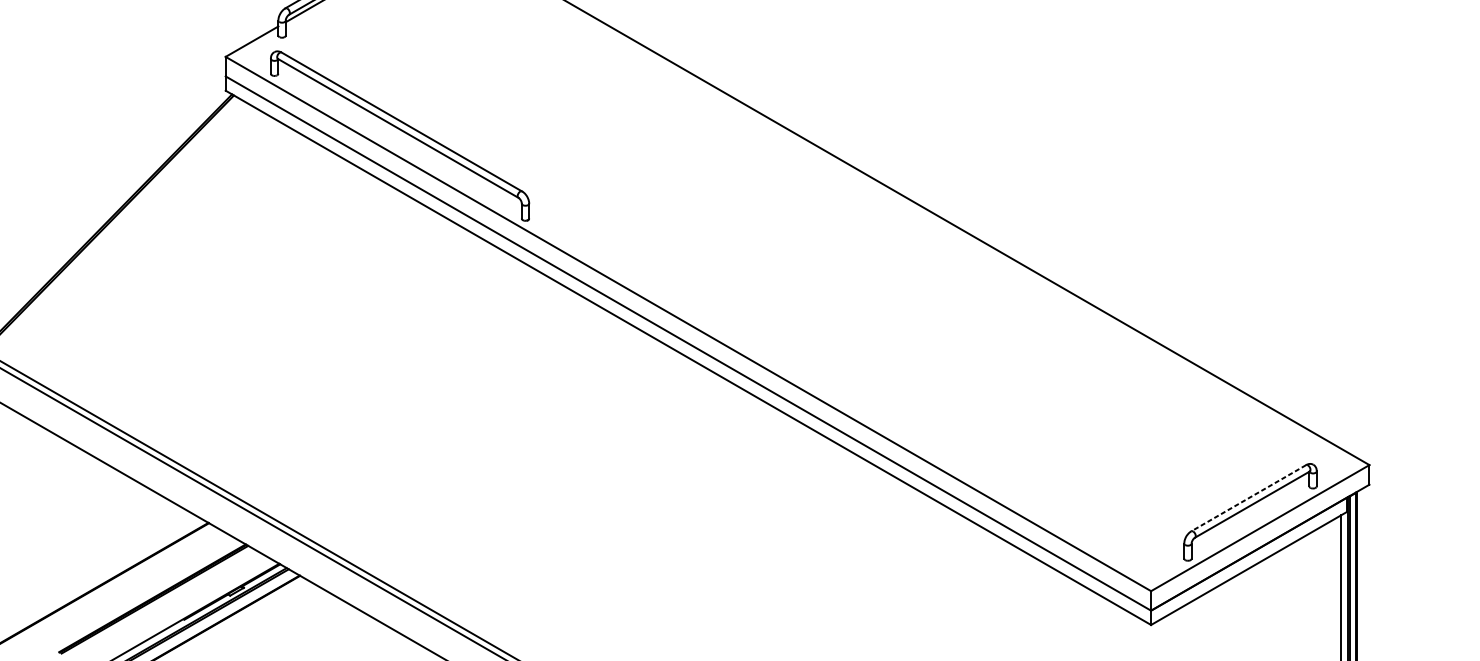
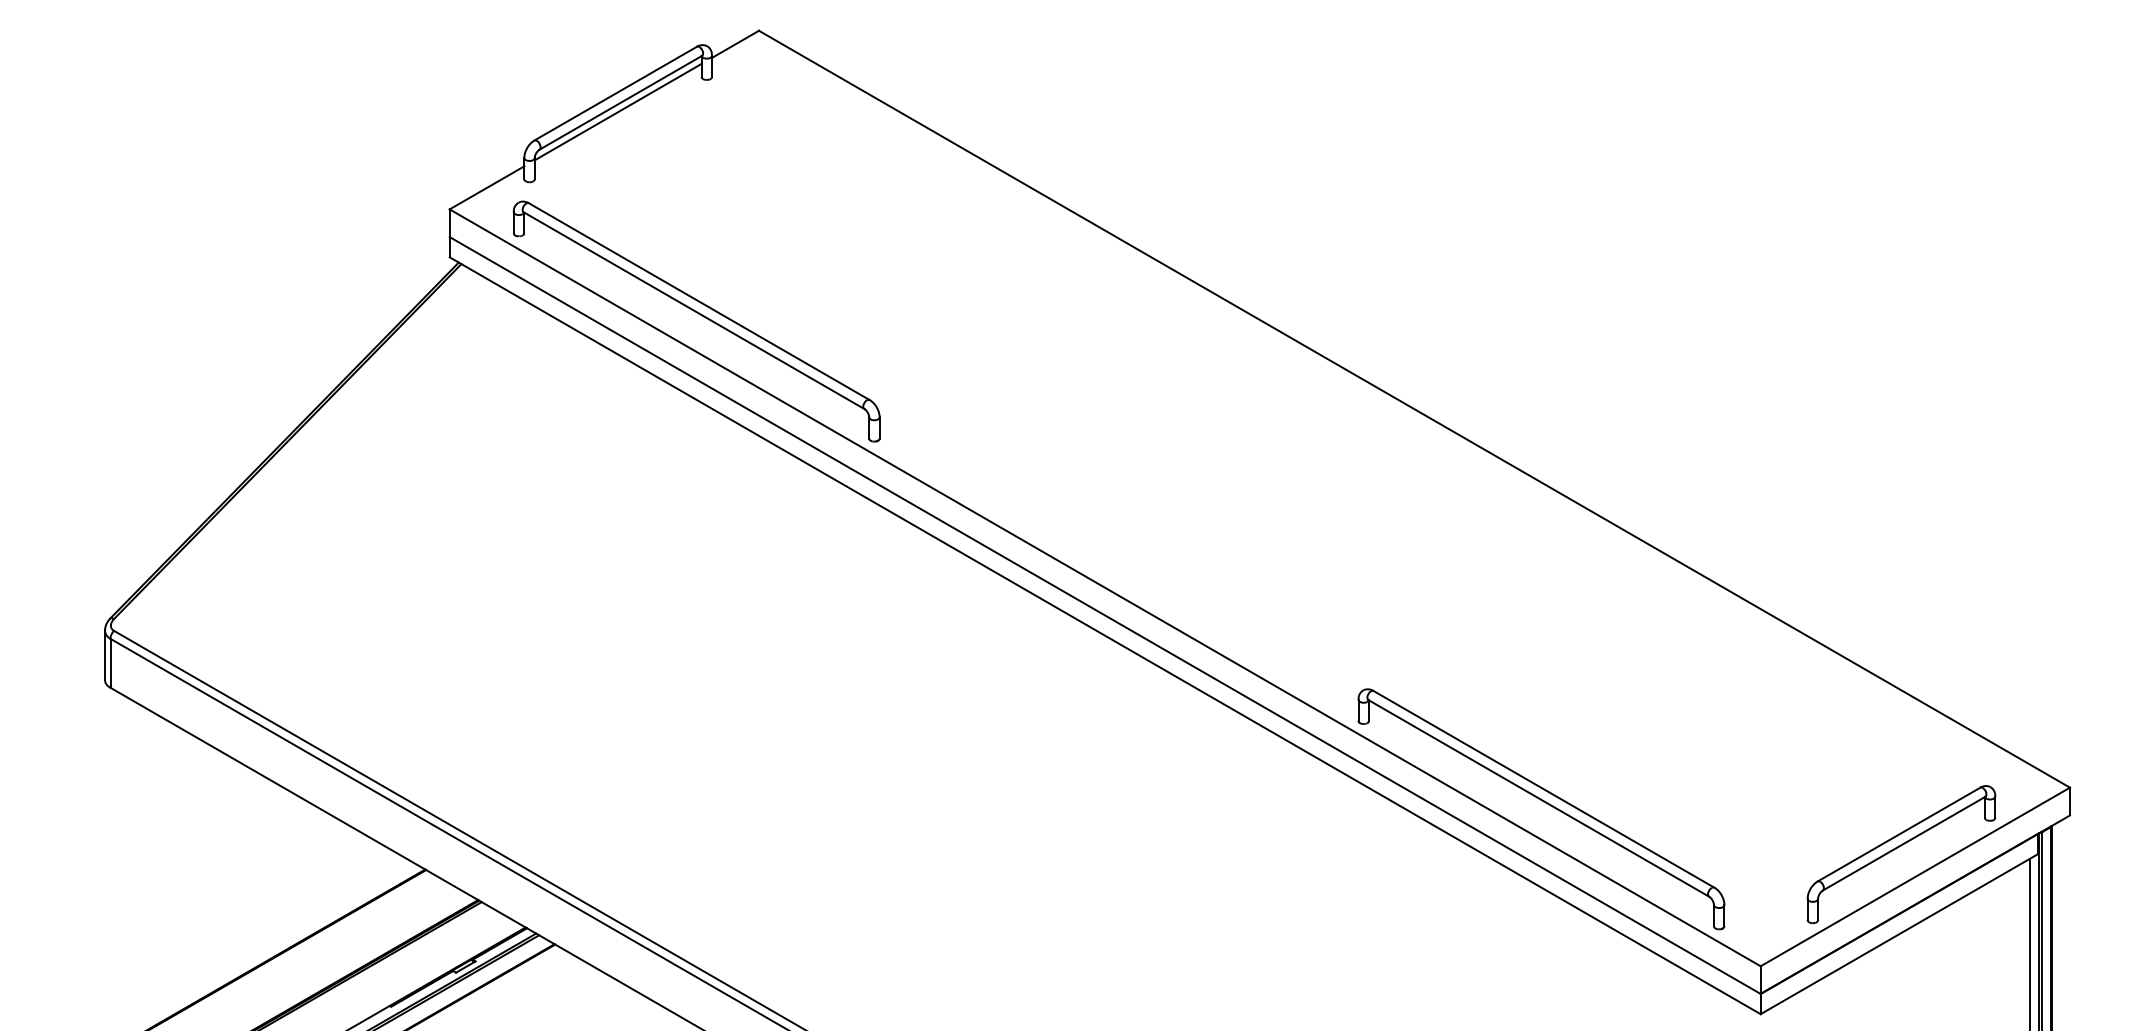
part: (999, 476) -> (1545, 803), added
line: (1248, 498) -> (1898, 834), dashed -> solid

